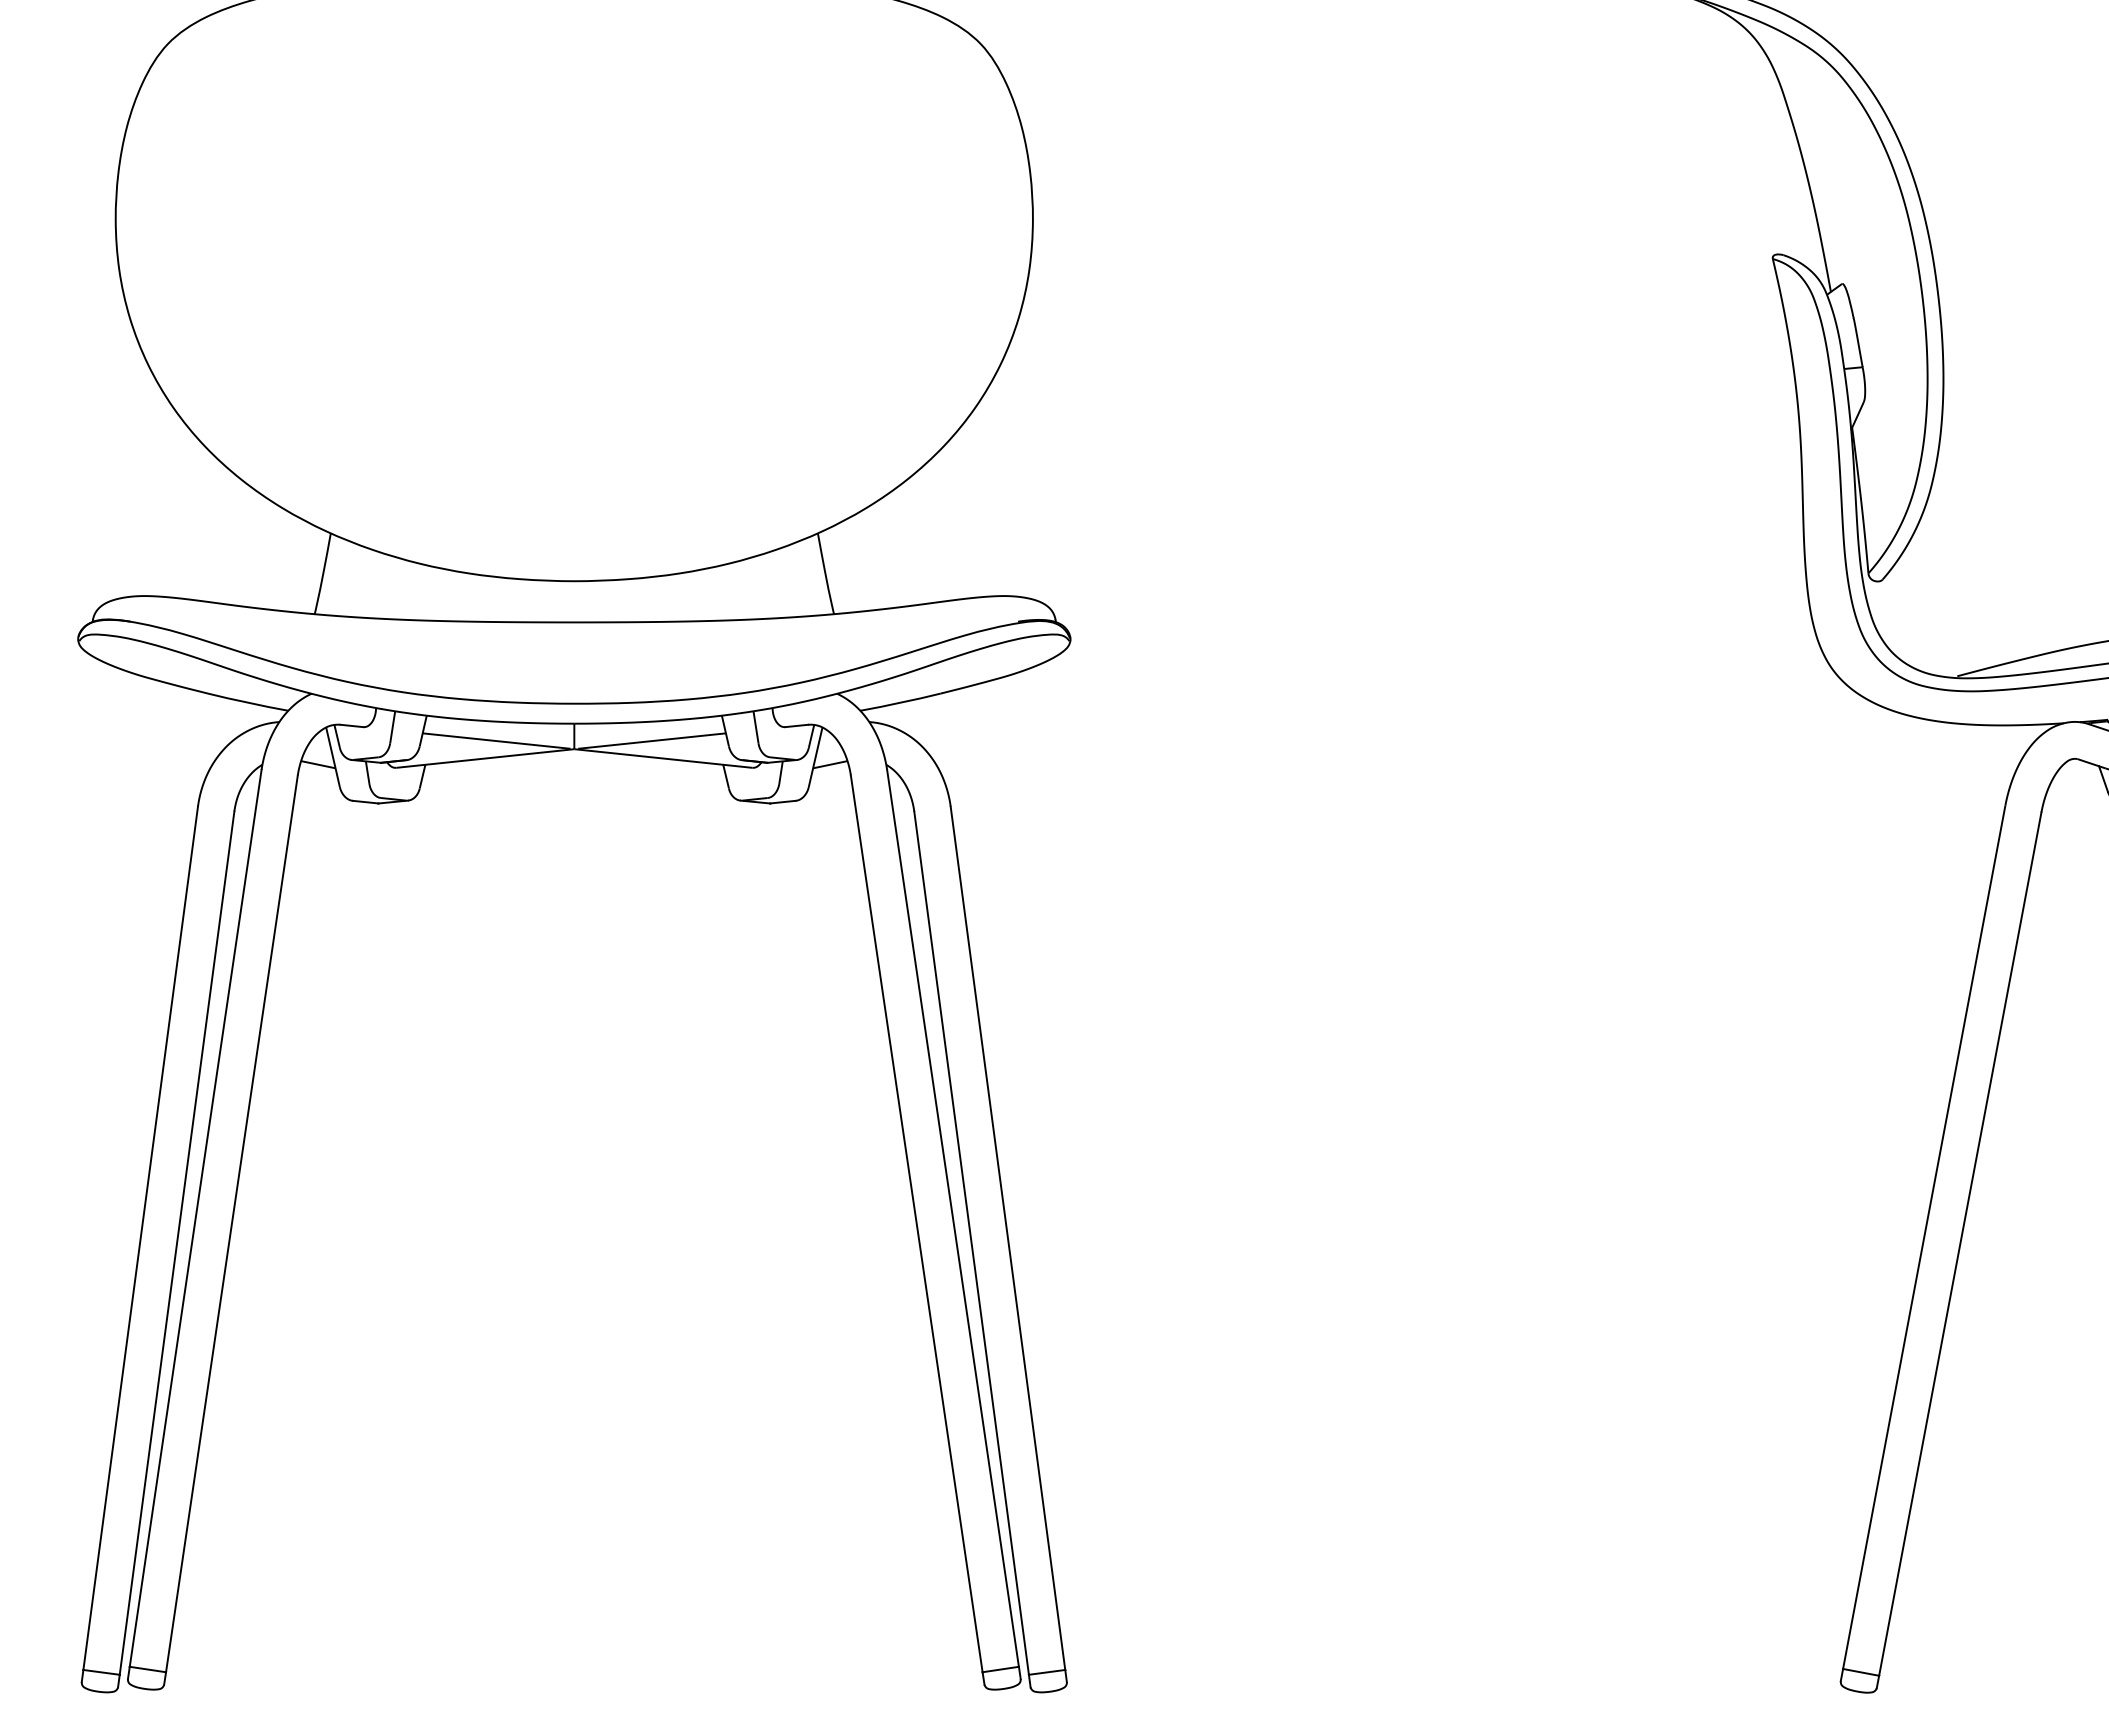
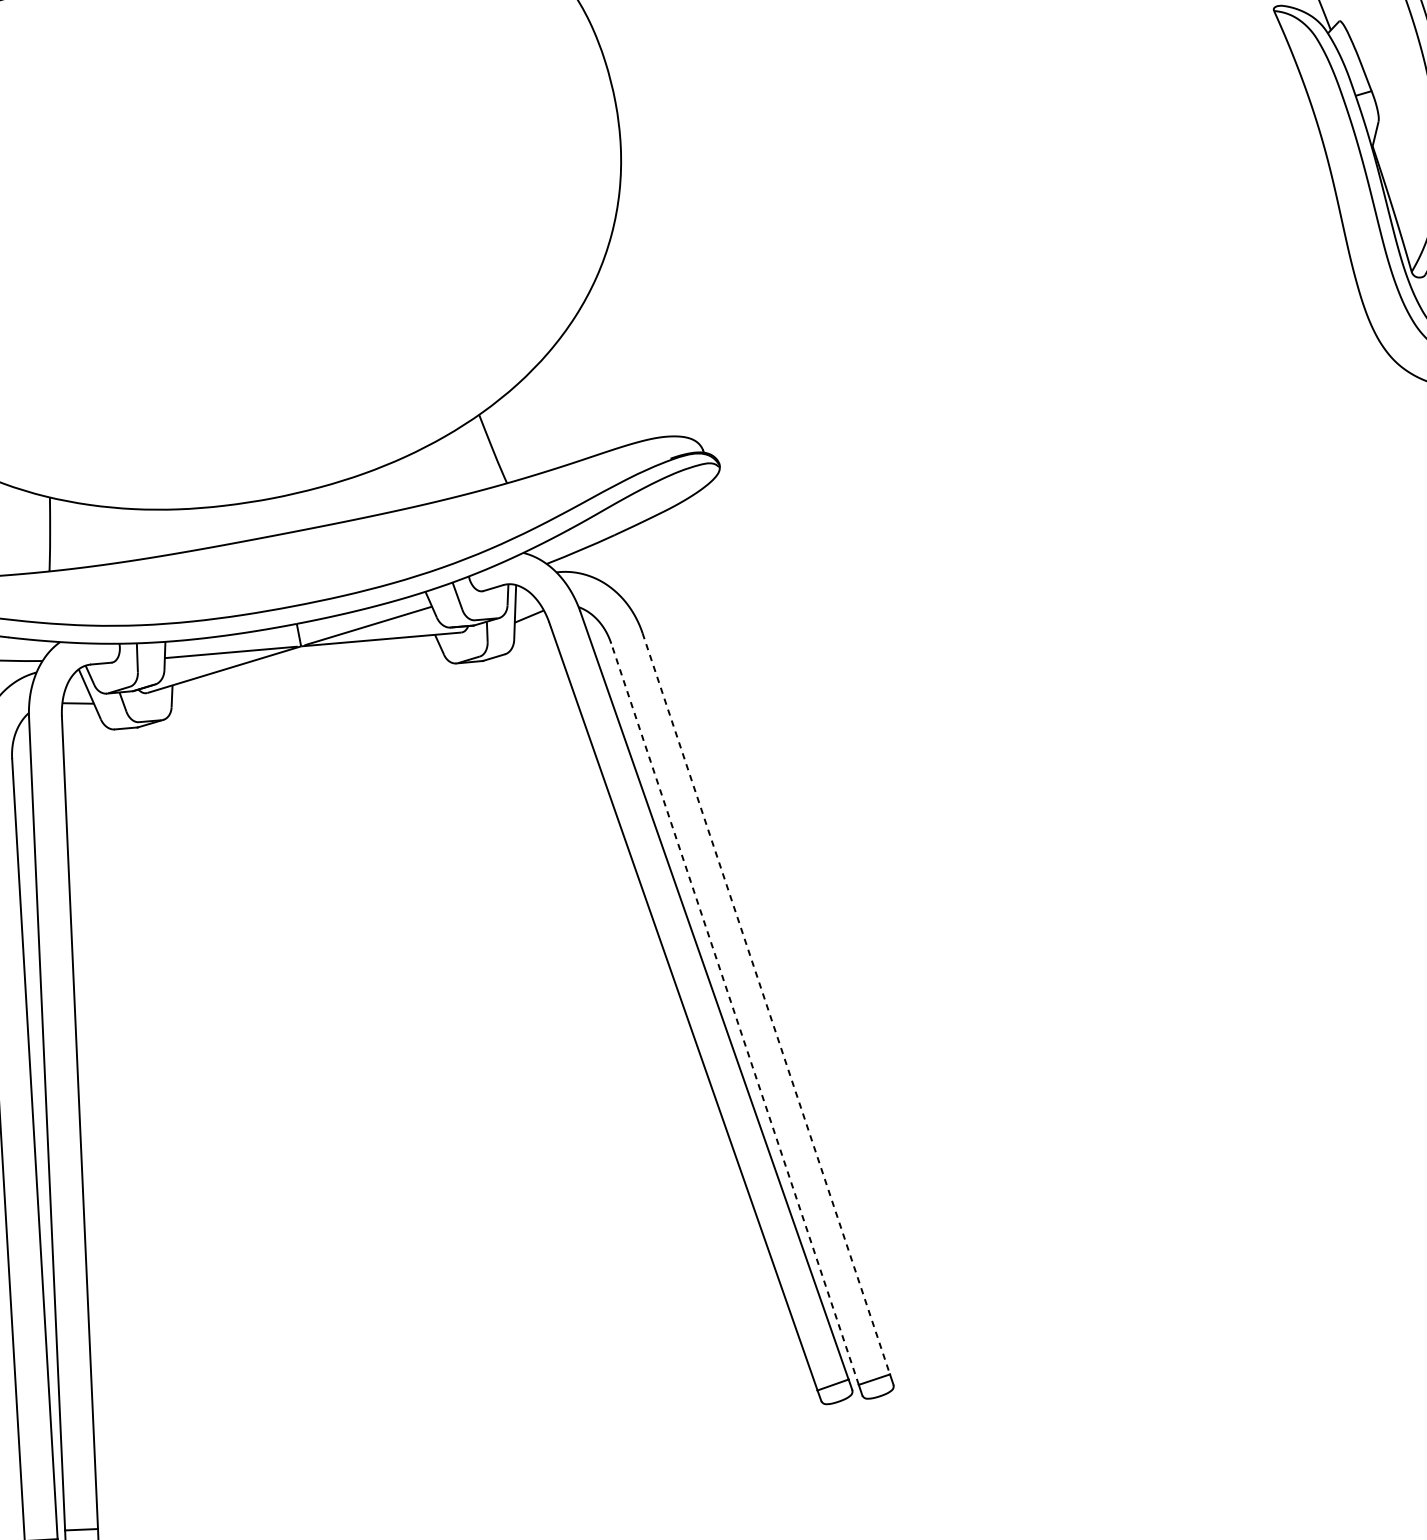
line: (1008, 1238) -> (766, 1003), solid -> dashed
line: (971, 1242) -> (734, 1013), solid -> dashed

